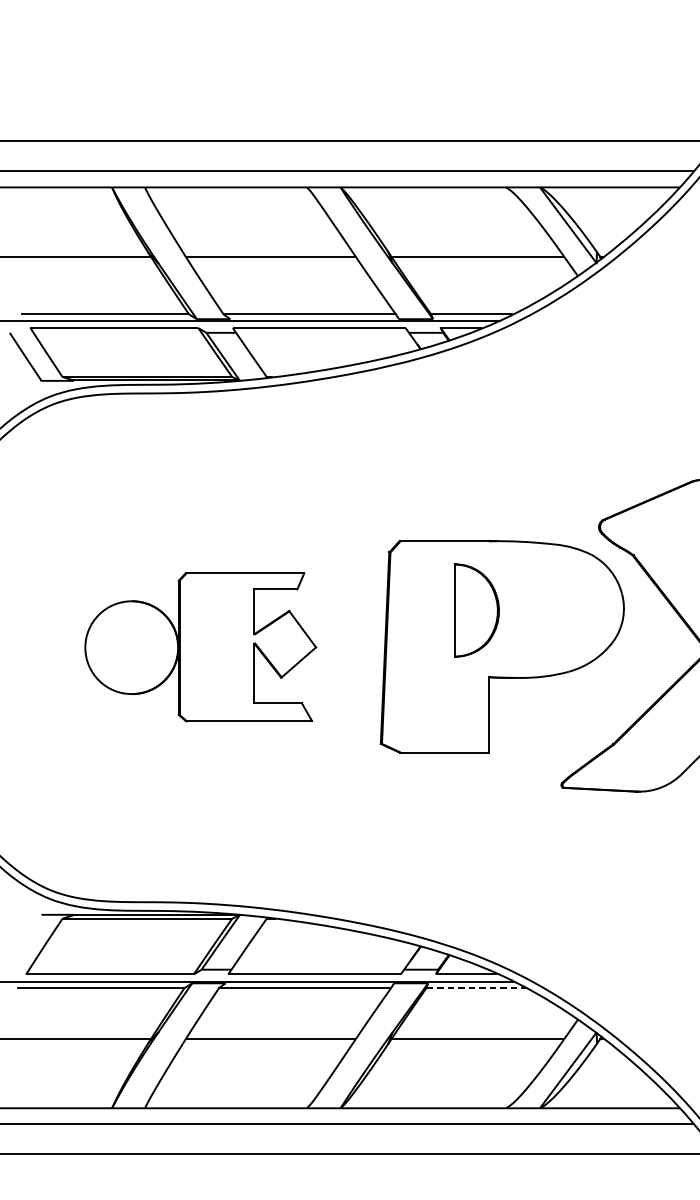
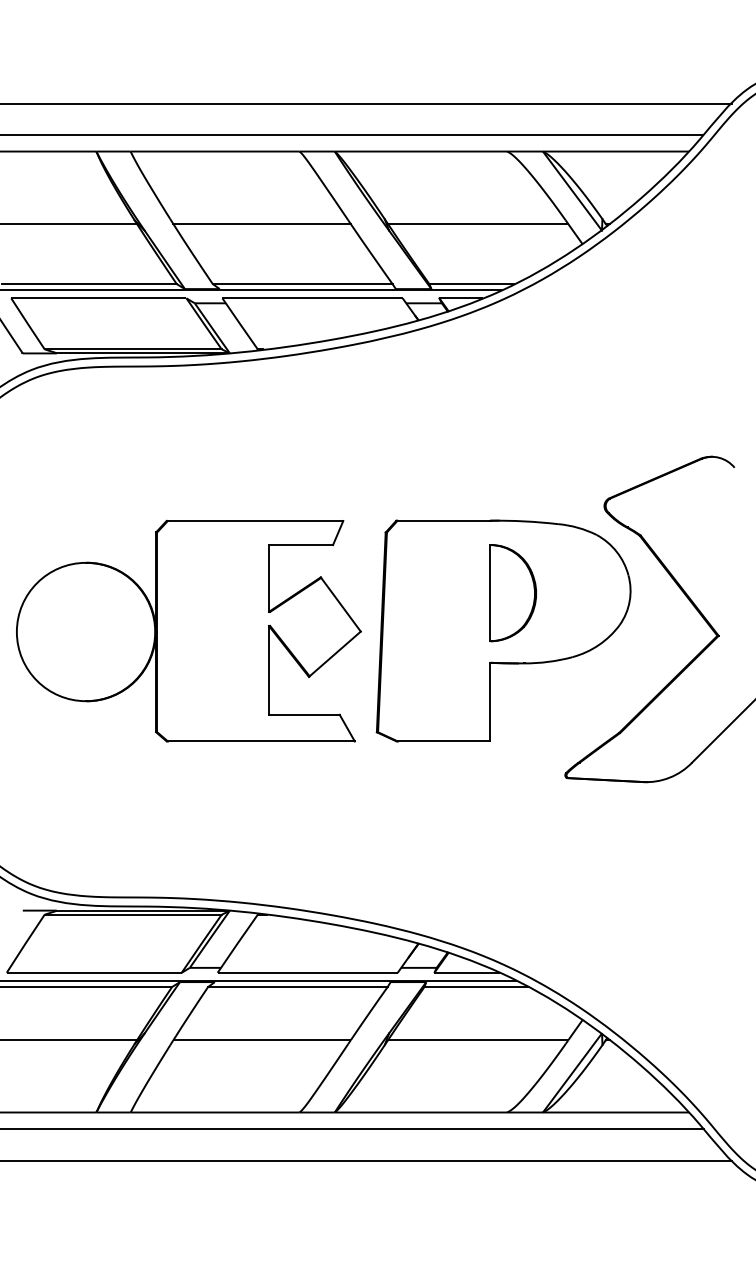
part: (477, 610) -> (513, 593), moved
part: (200, 647) -> (188, 631), size x1.43
line: (476, 988) -> (476, 987), dashed -> solid

